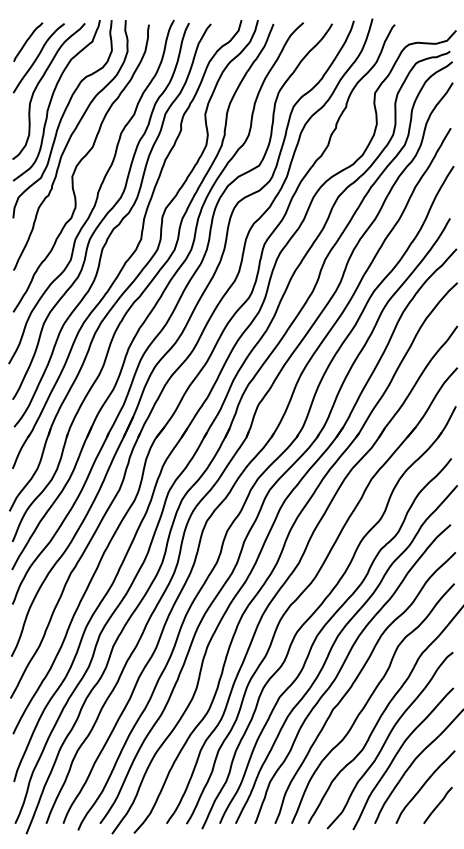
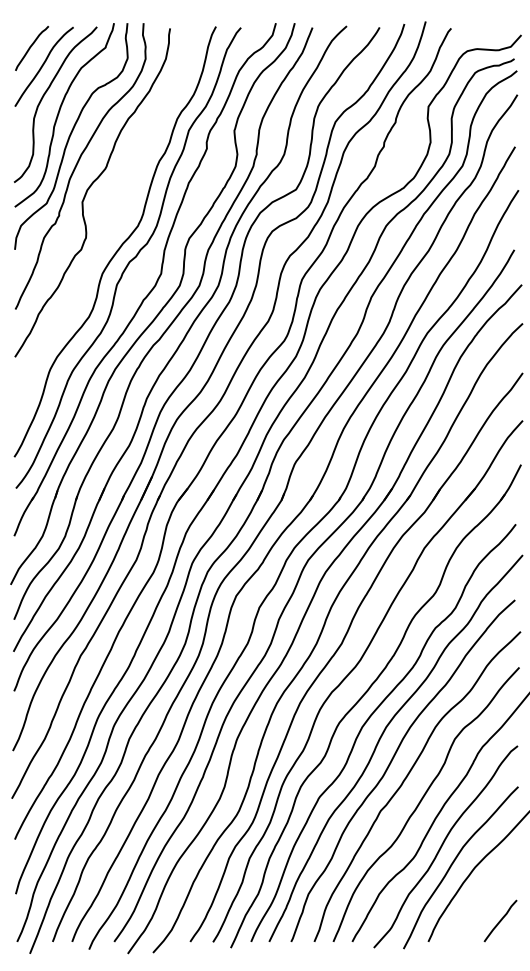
curve: (96, 193) -> (110, 221), removed
curve: (423, 785) -> (484, 898), removed

